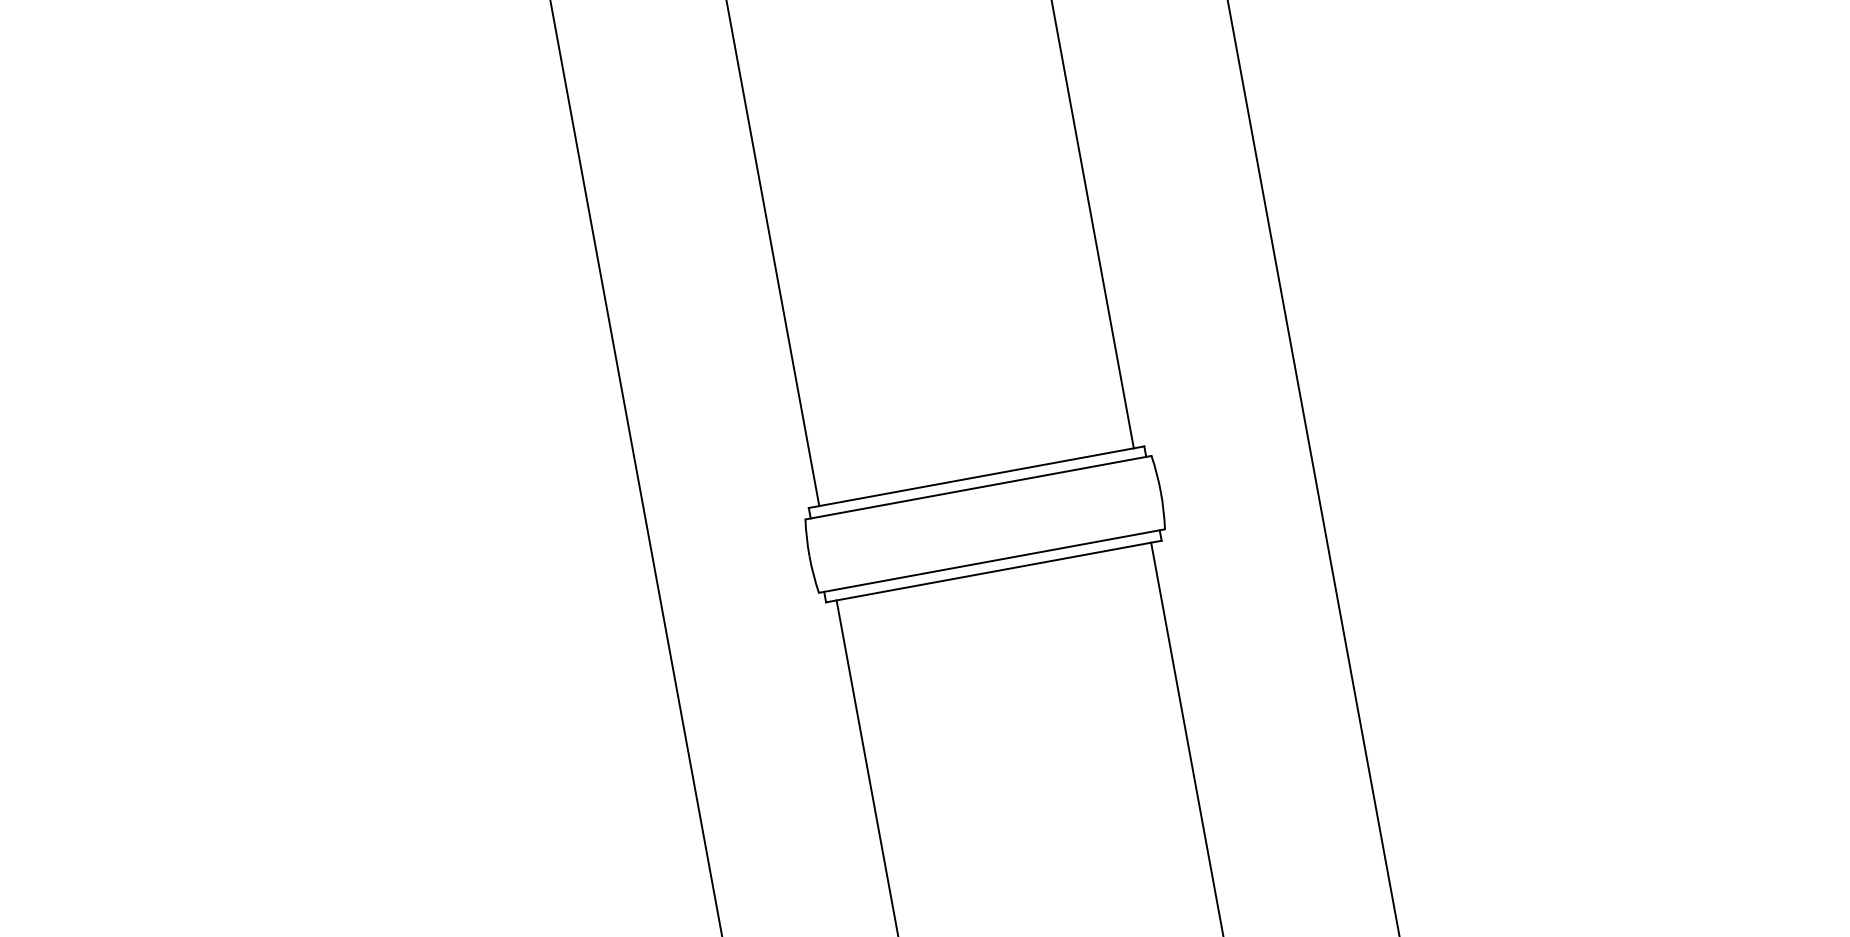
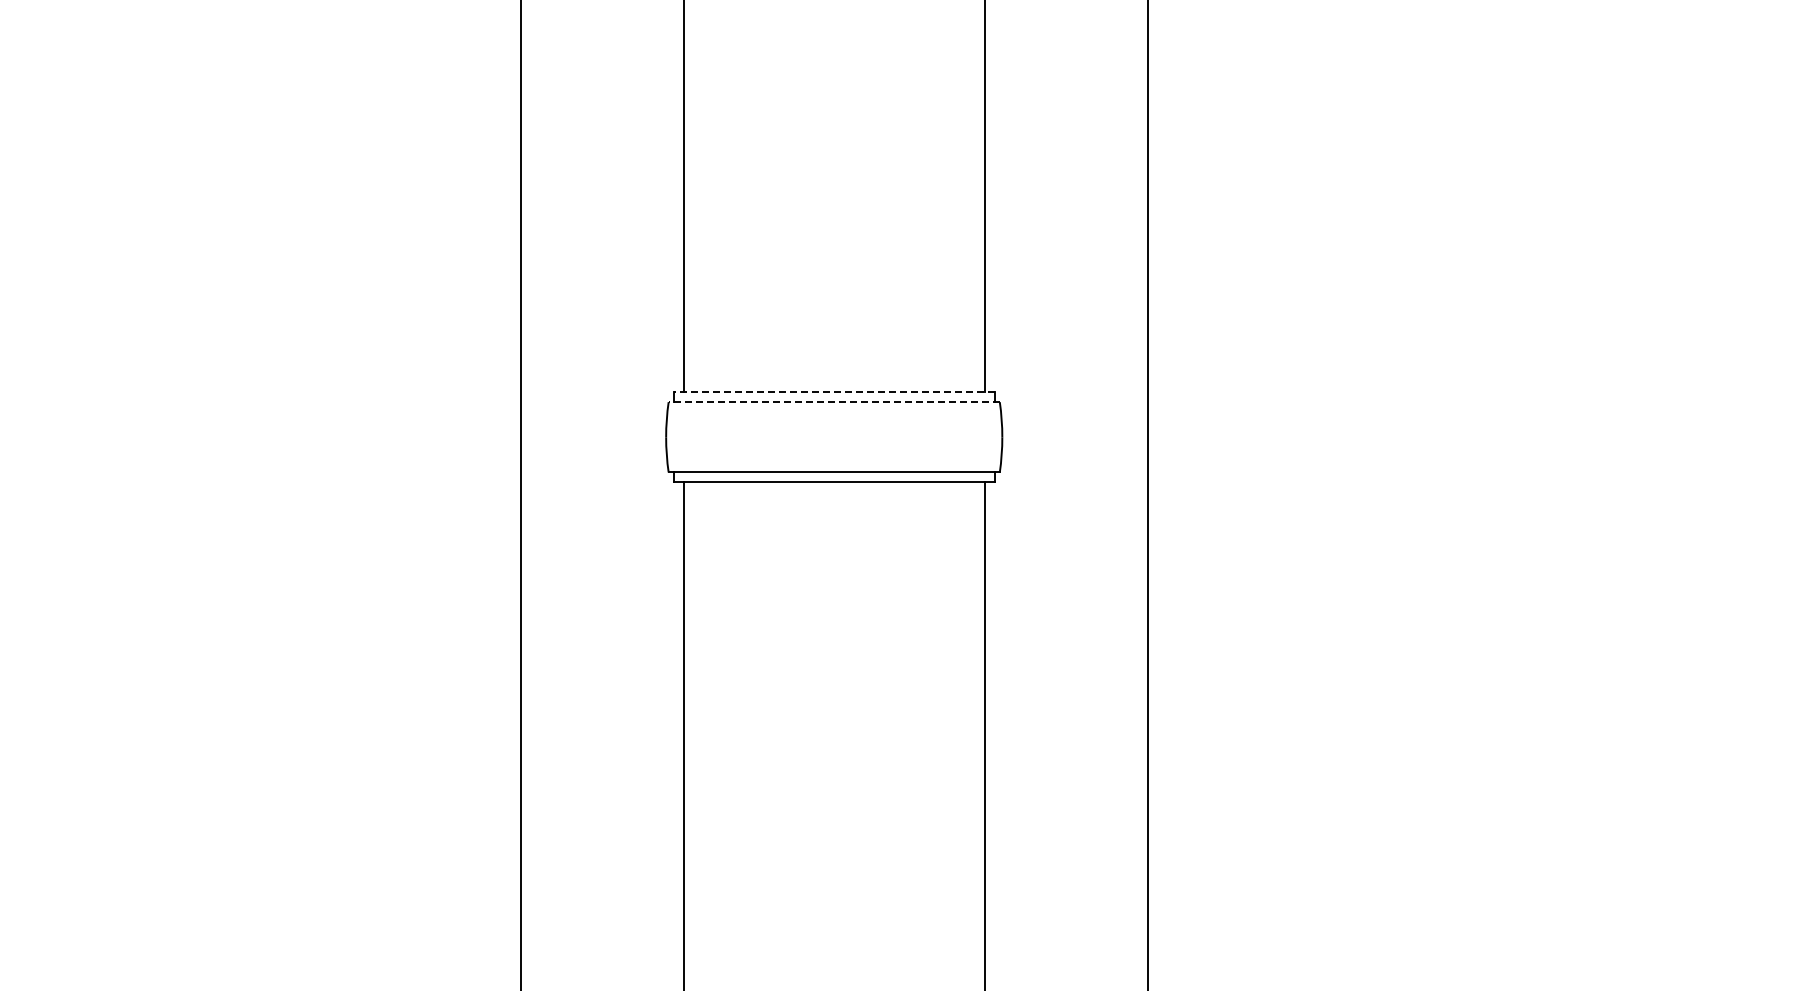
line: (976, 477) -> (834, 392), solid -> dashed
line: (978, 487) -> (834, 402), solid -> dashed

